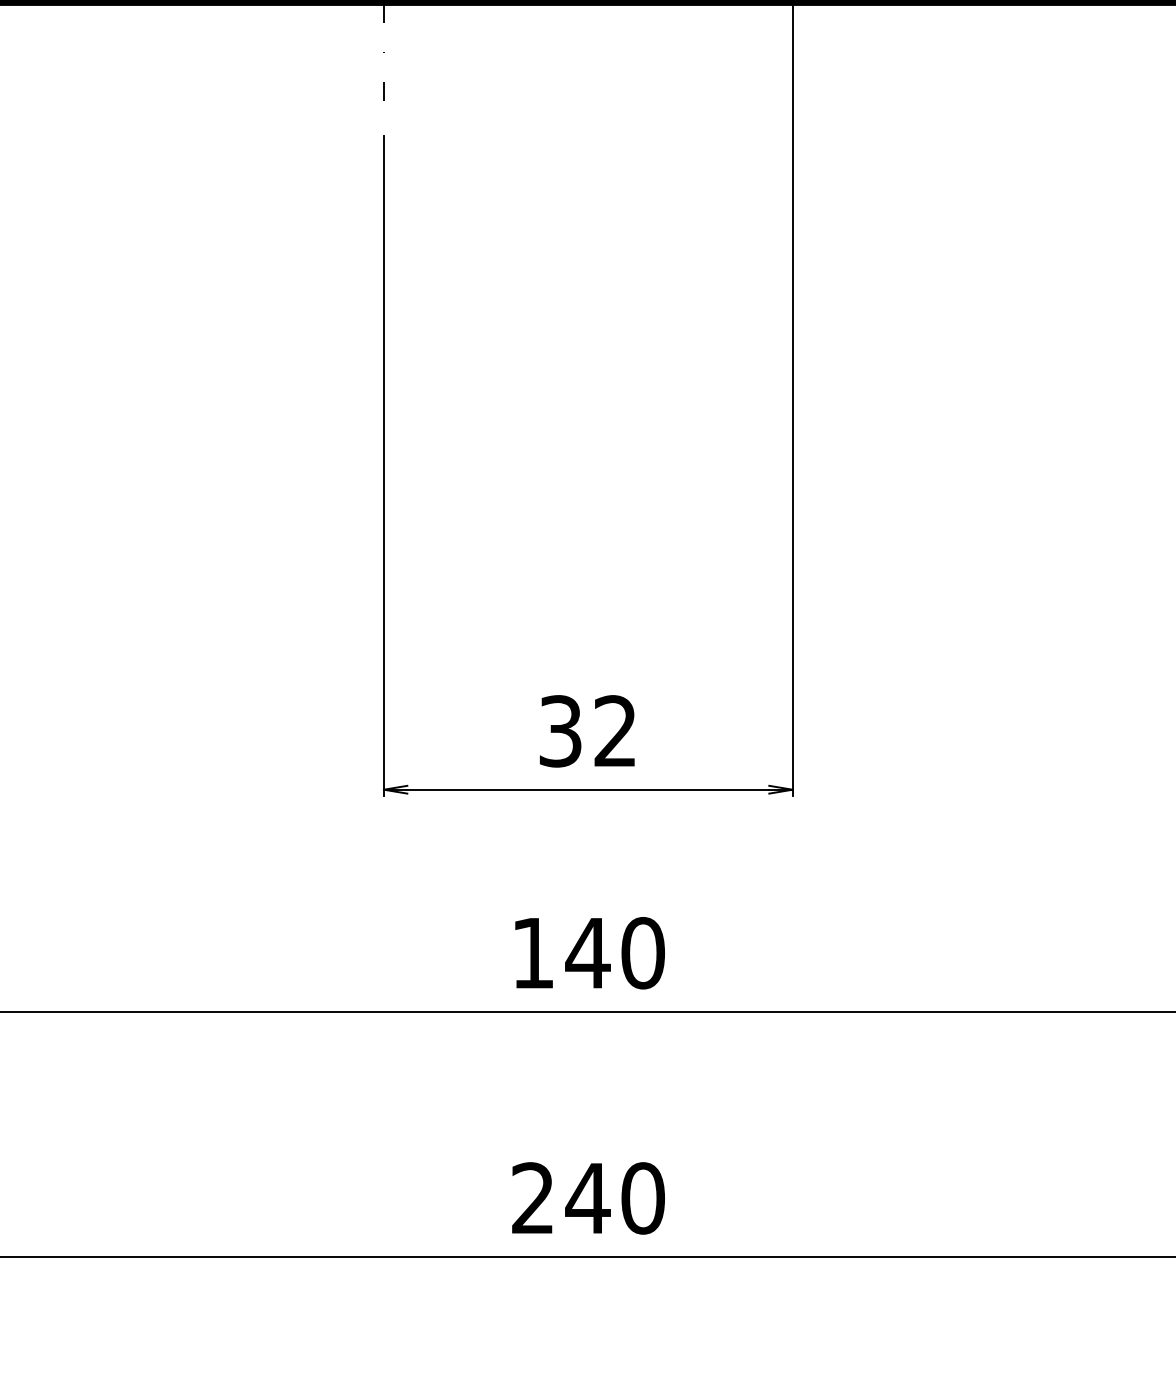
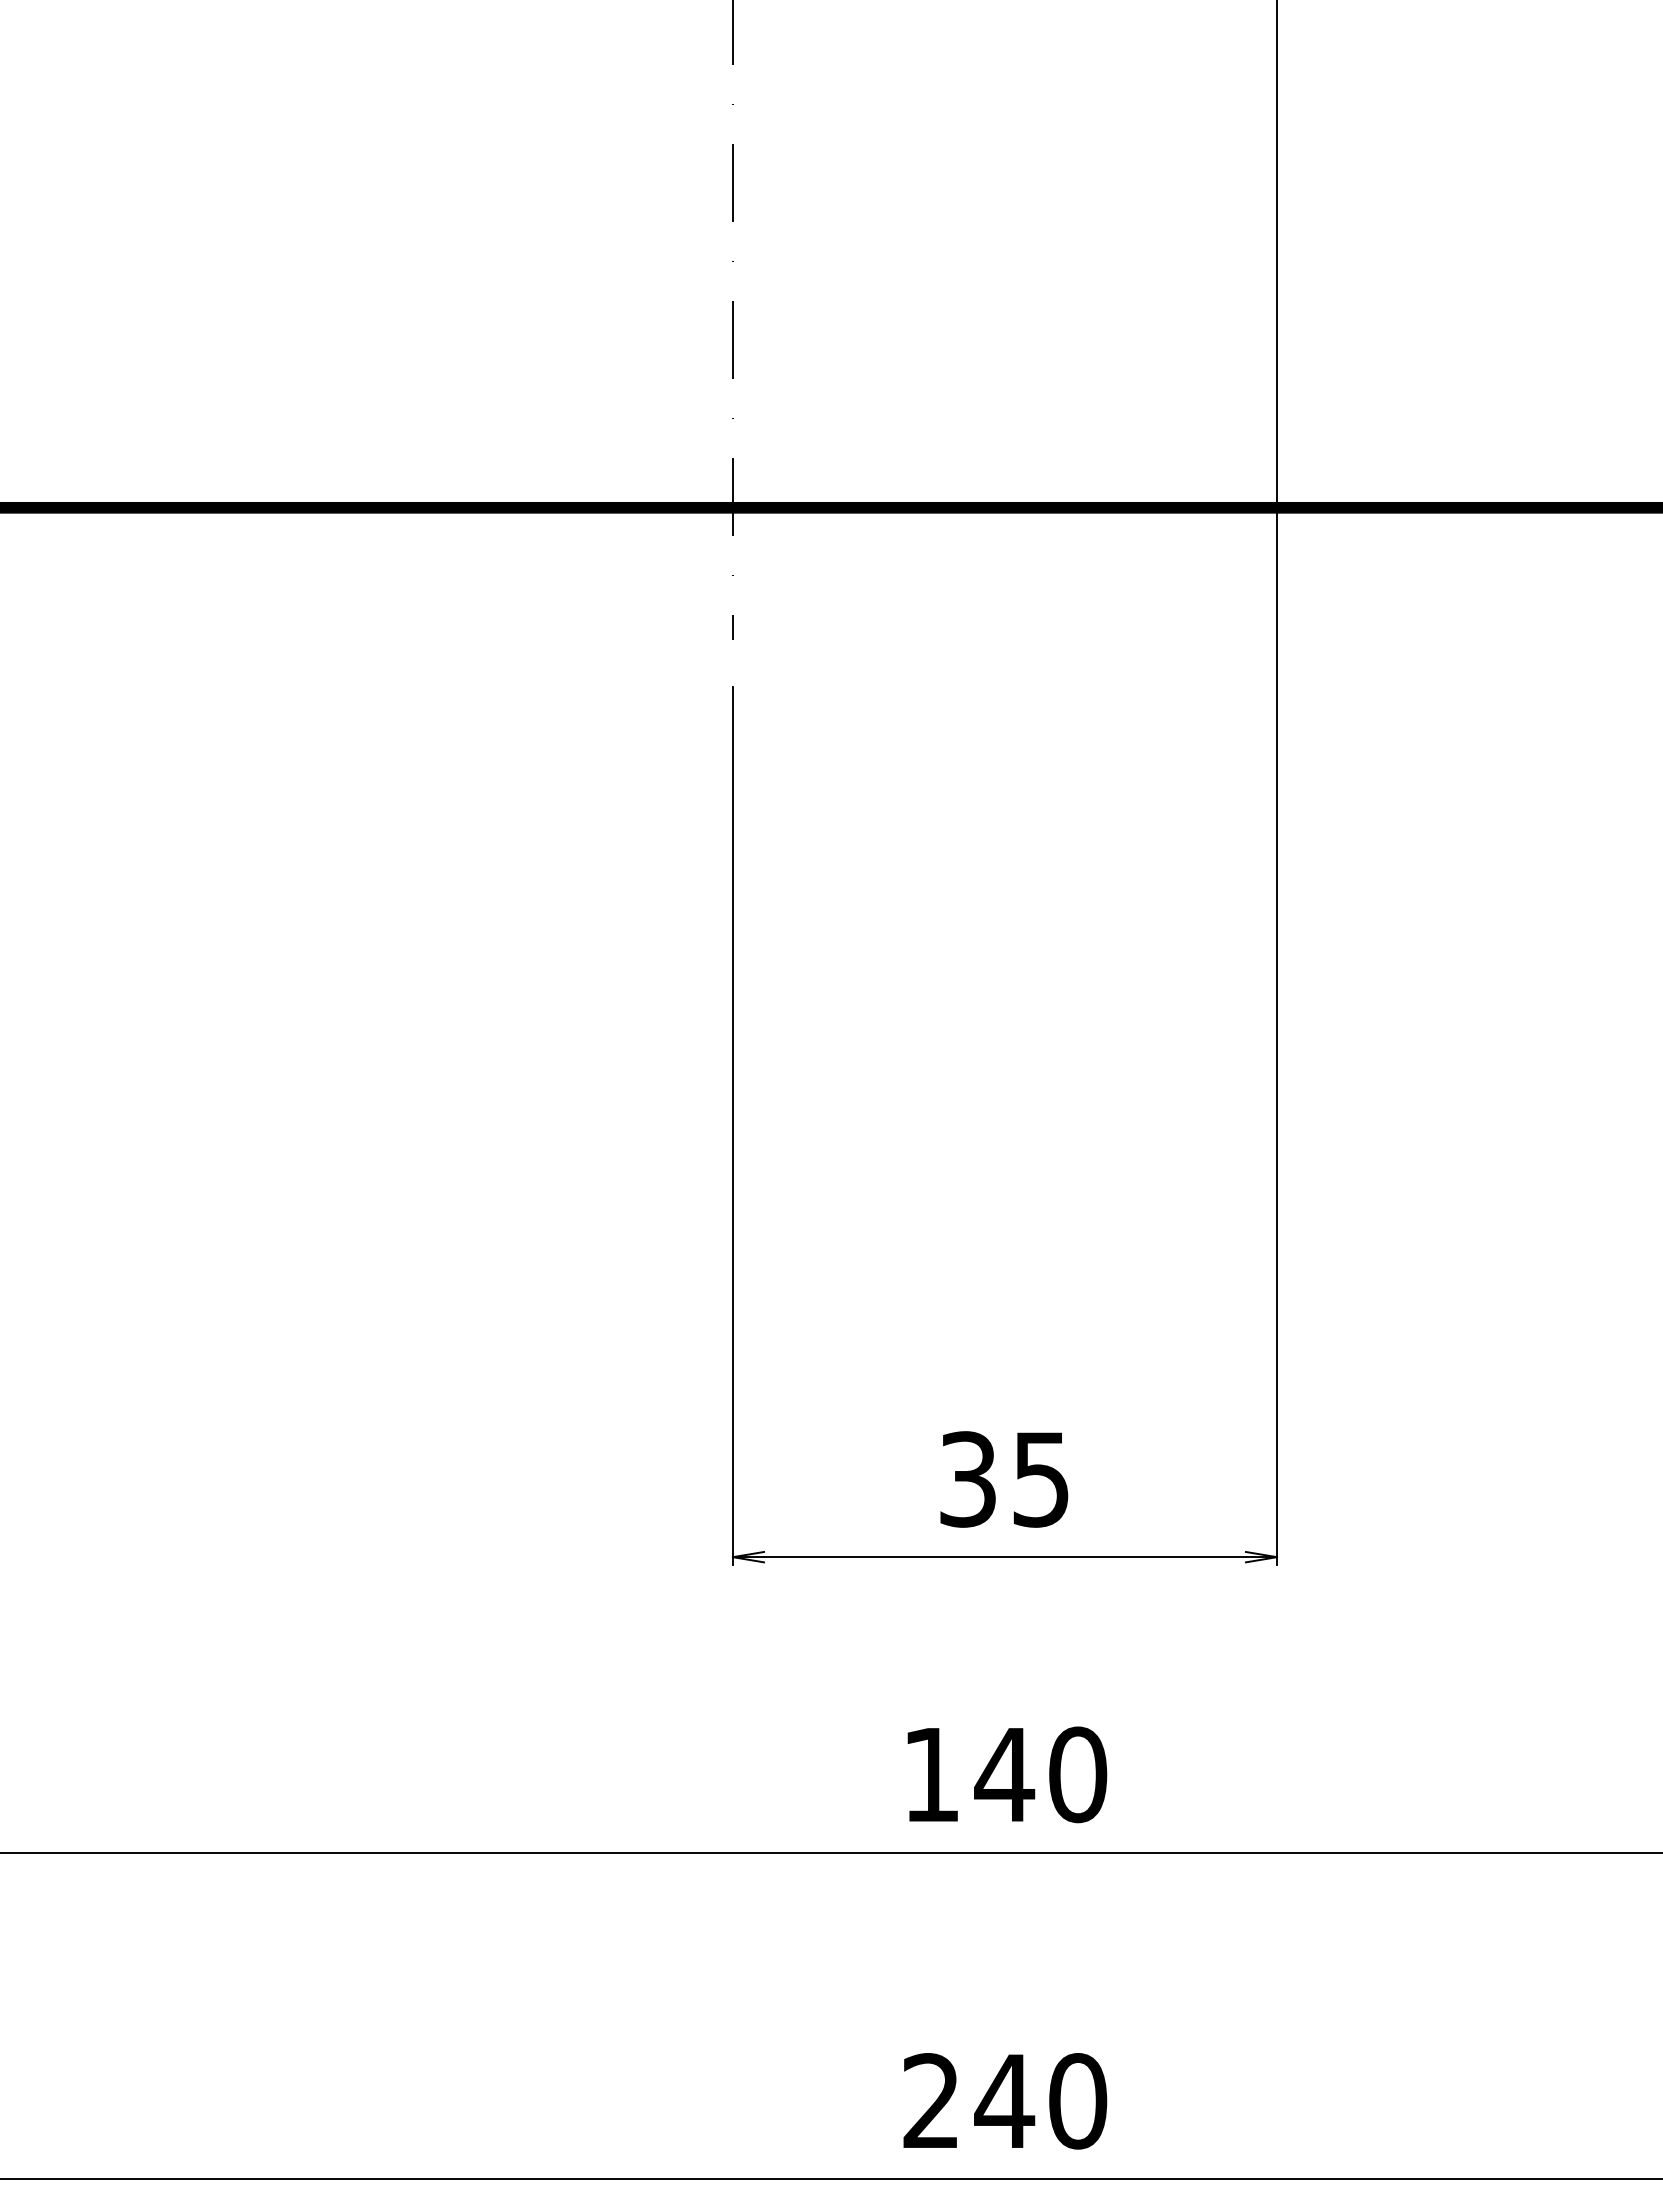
text: (614, 731) -> (1040, 1479), 32 -> 35

